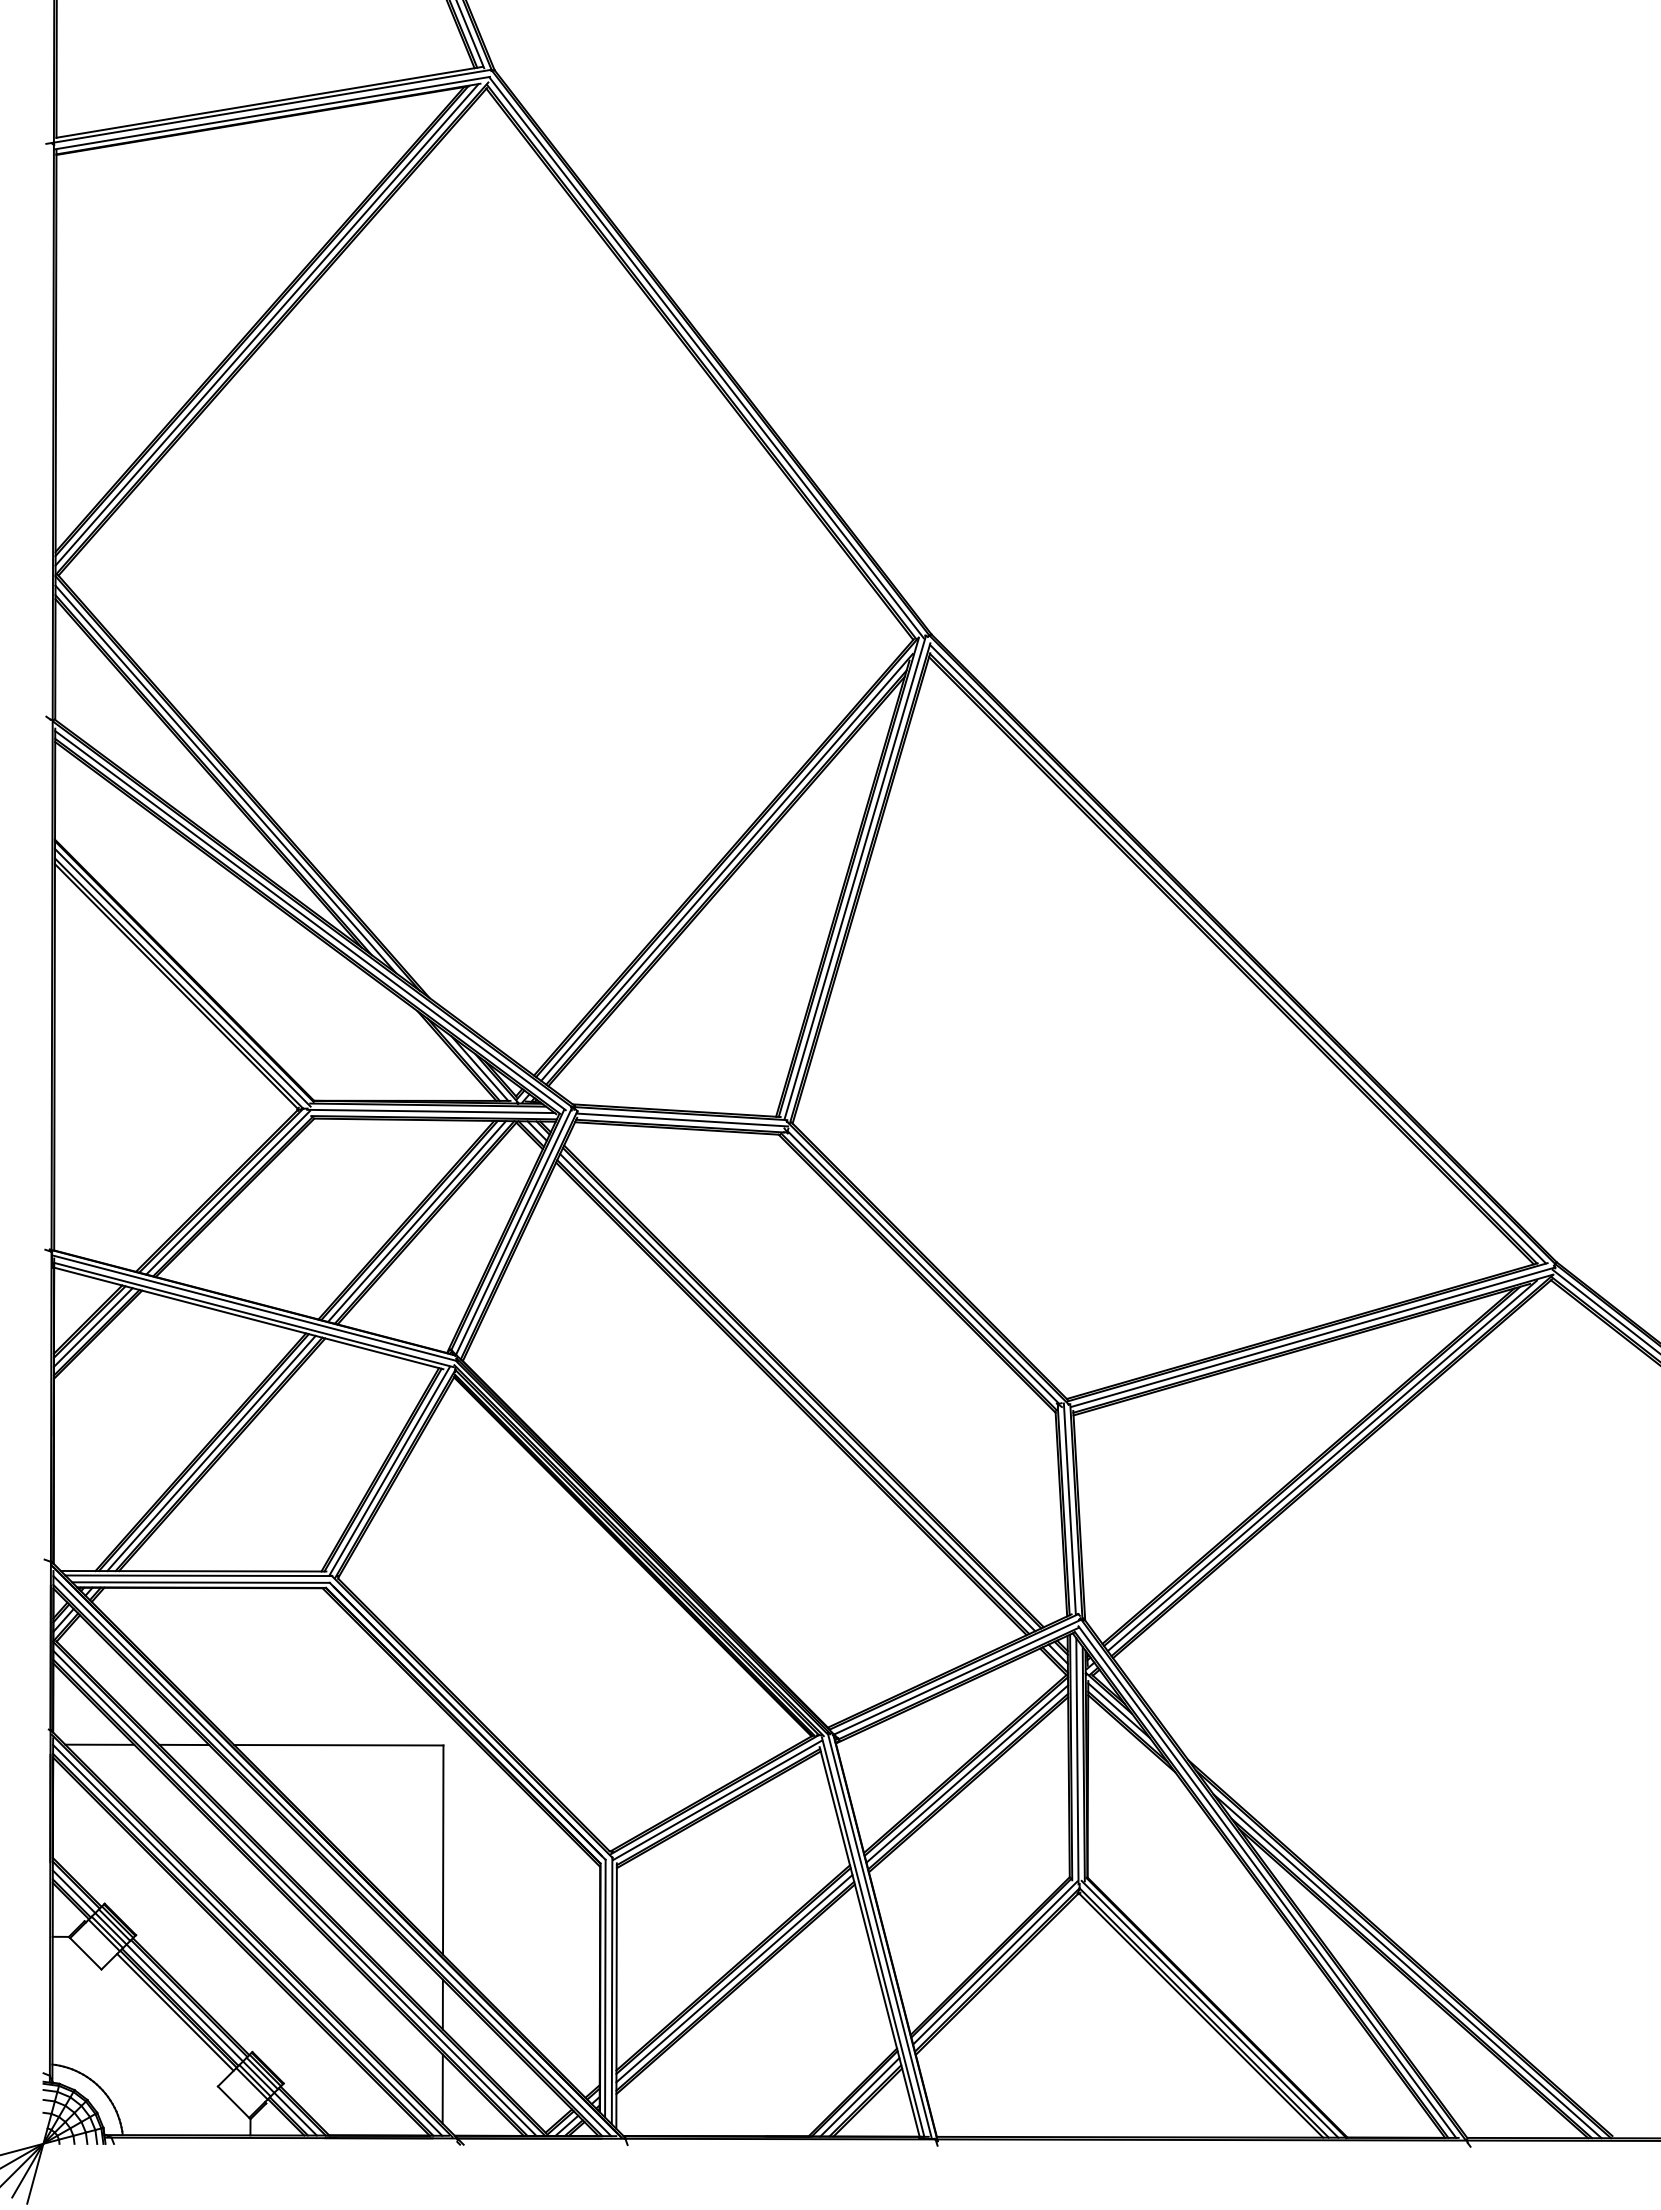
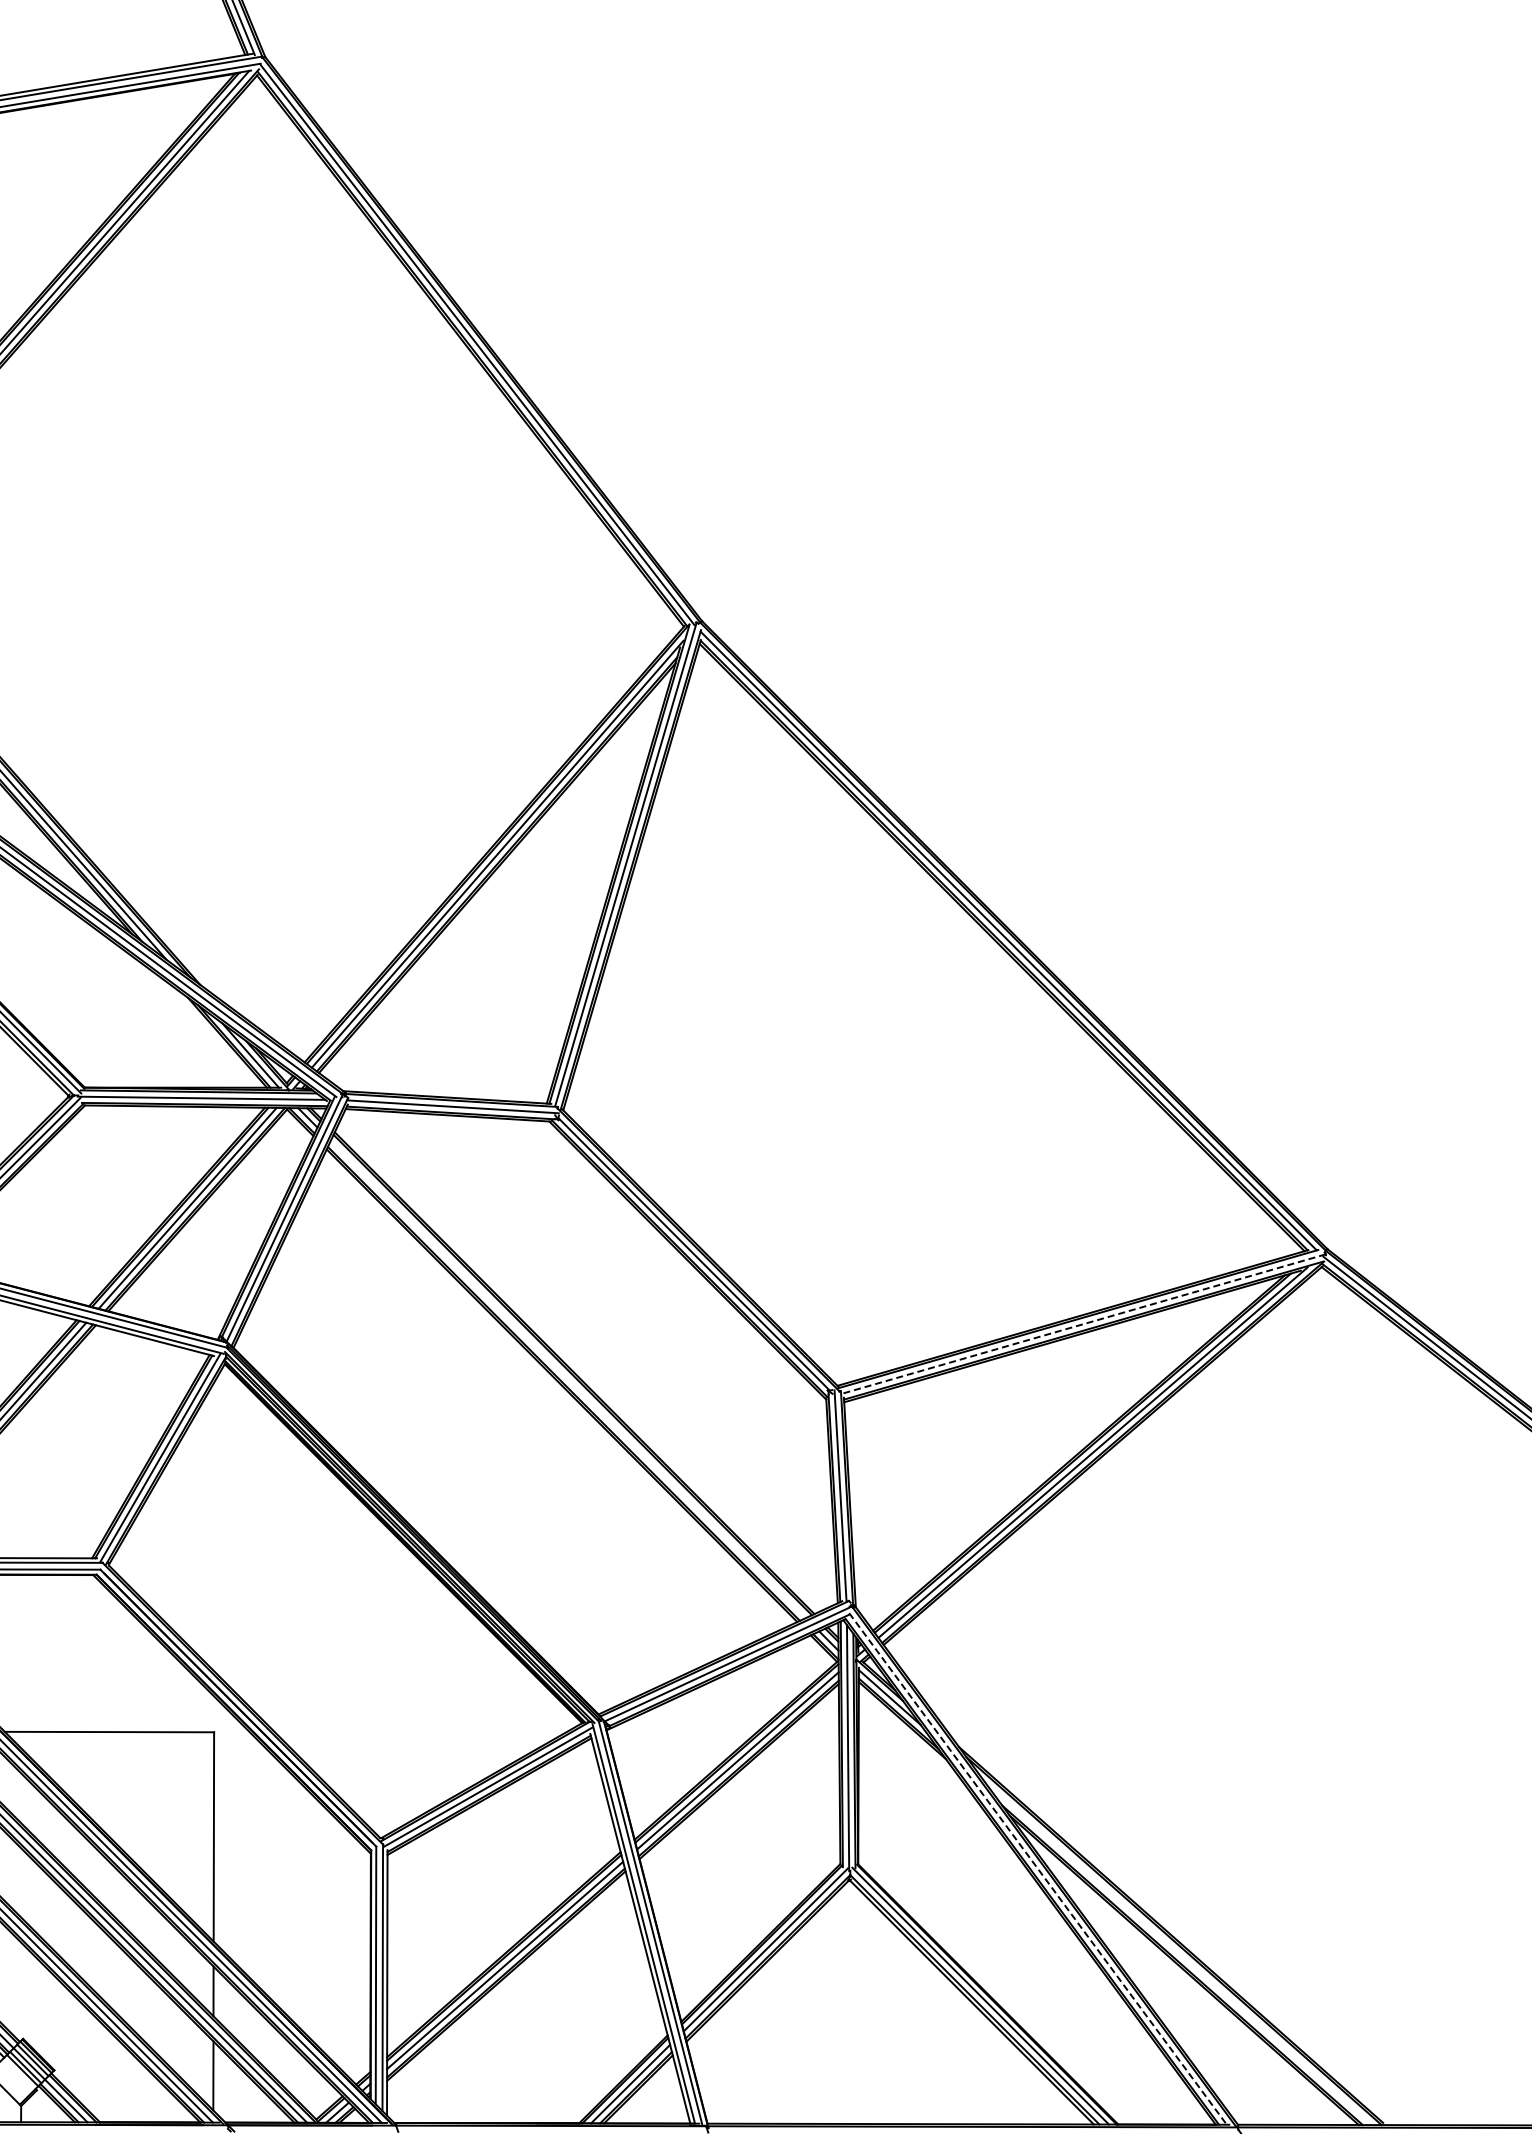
line: (1313, 1337) -> (1084, 1324), solid -> dashed
line: (797, 1392) -> (568, 1379), removed
line: (1267, 1882) -> (1038, 1869), solid -> dashed
line: (1407, 1966) -> (1178, 1953), removed

